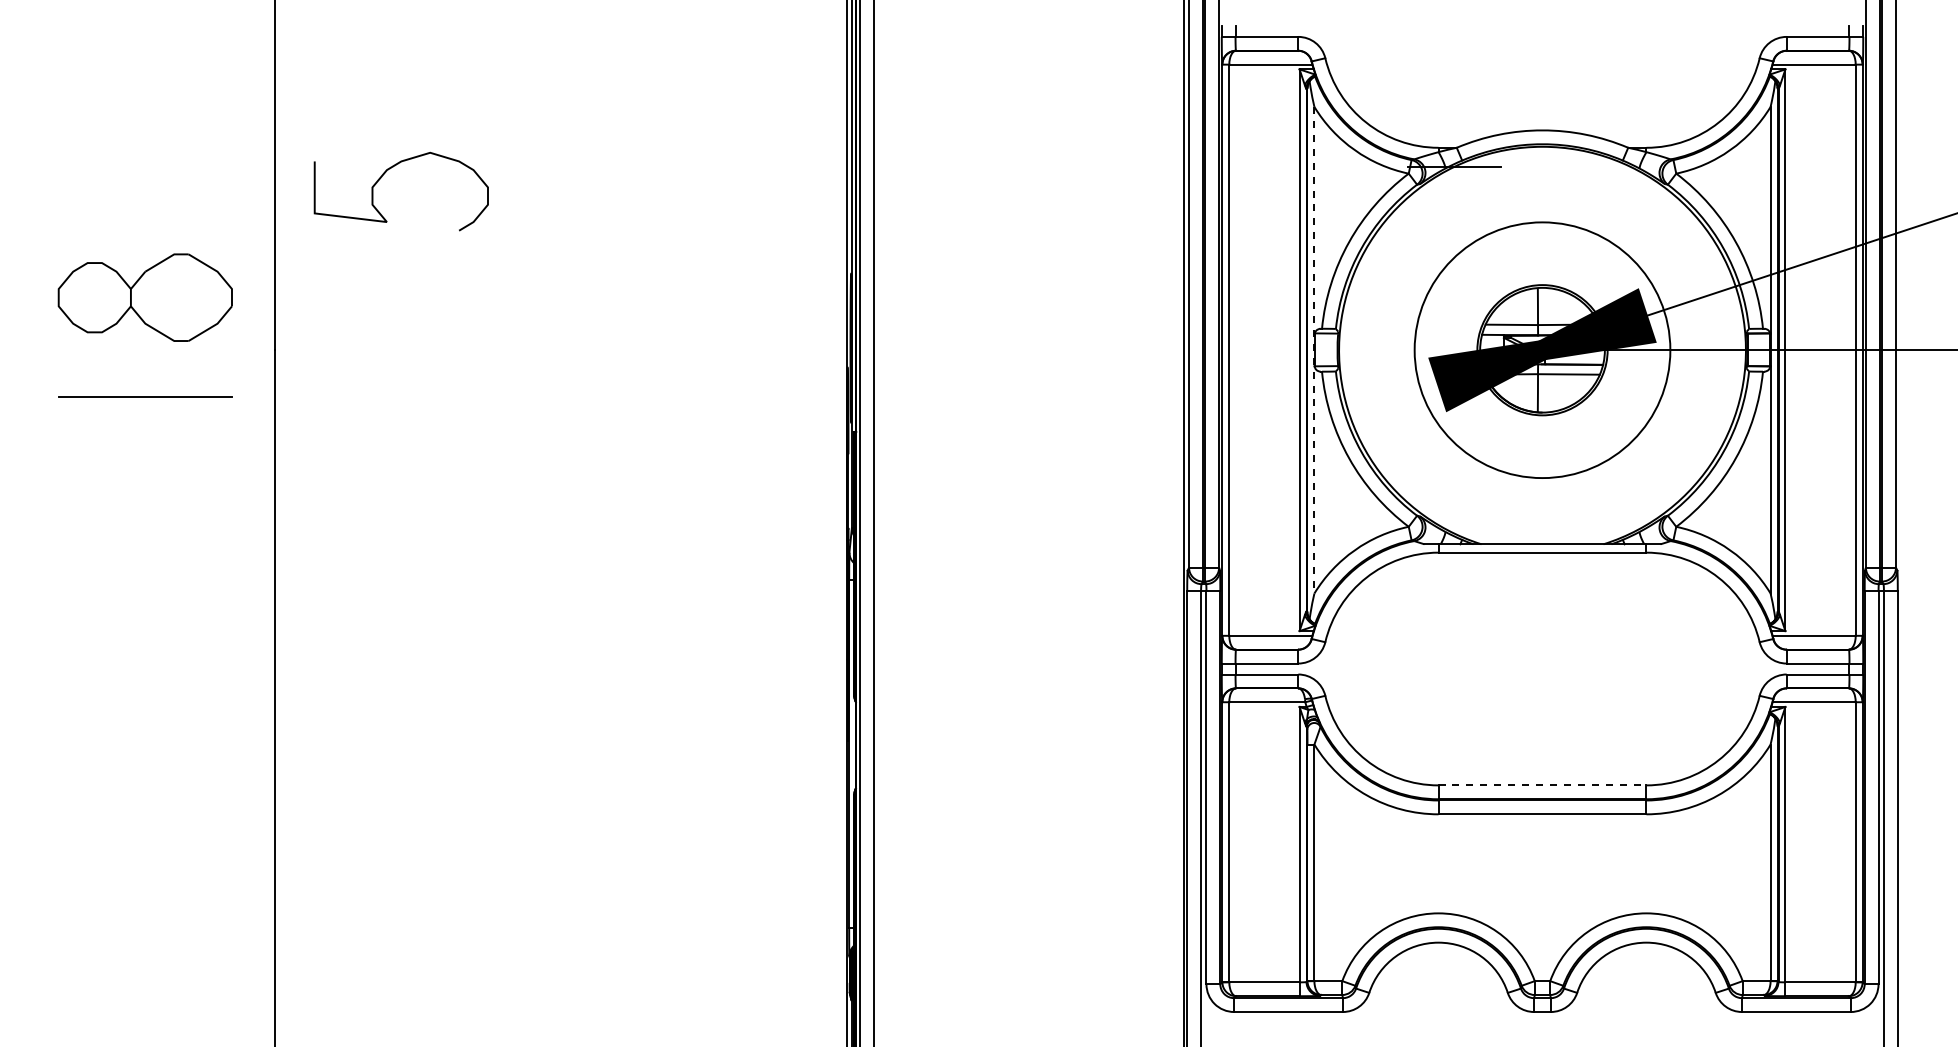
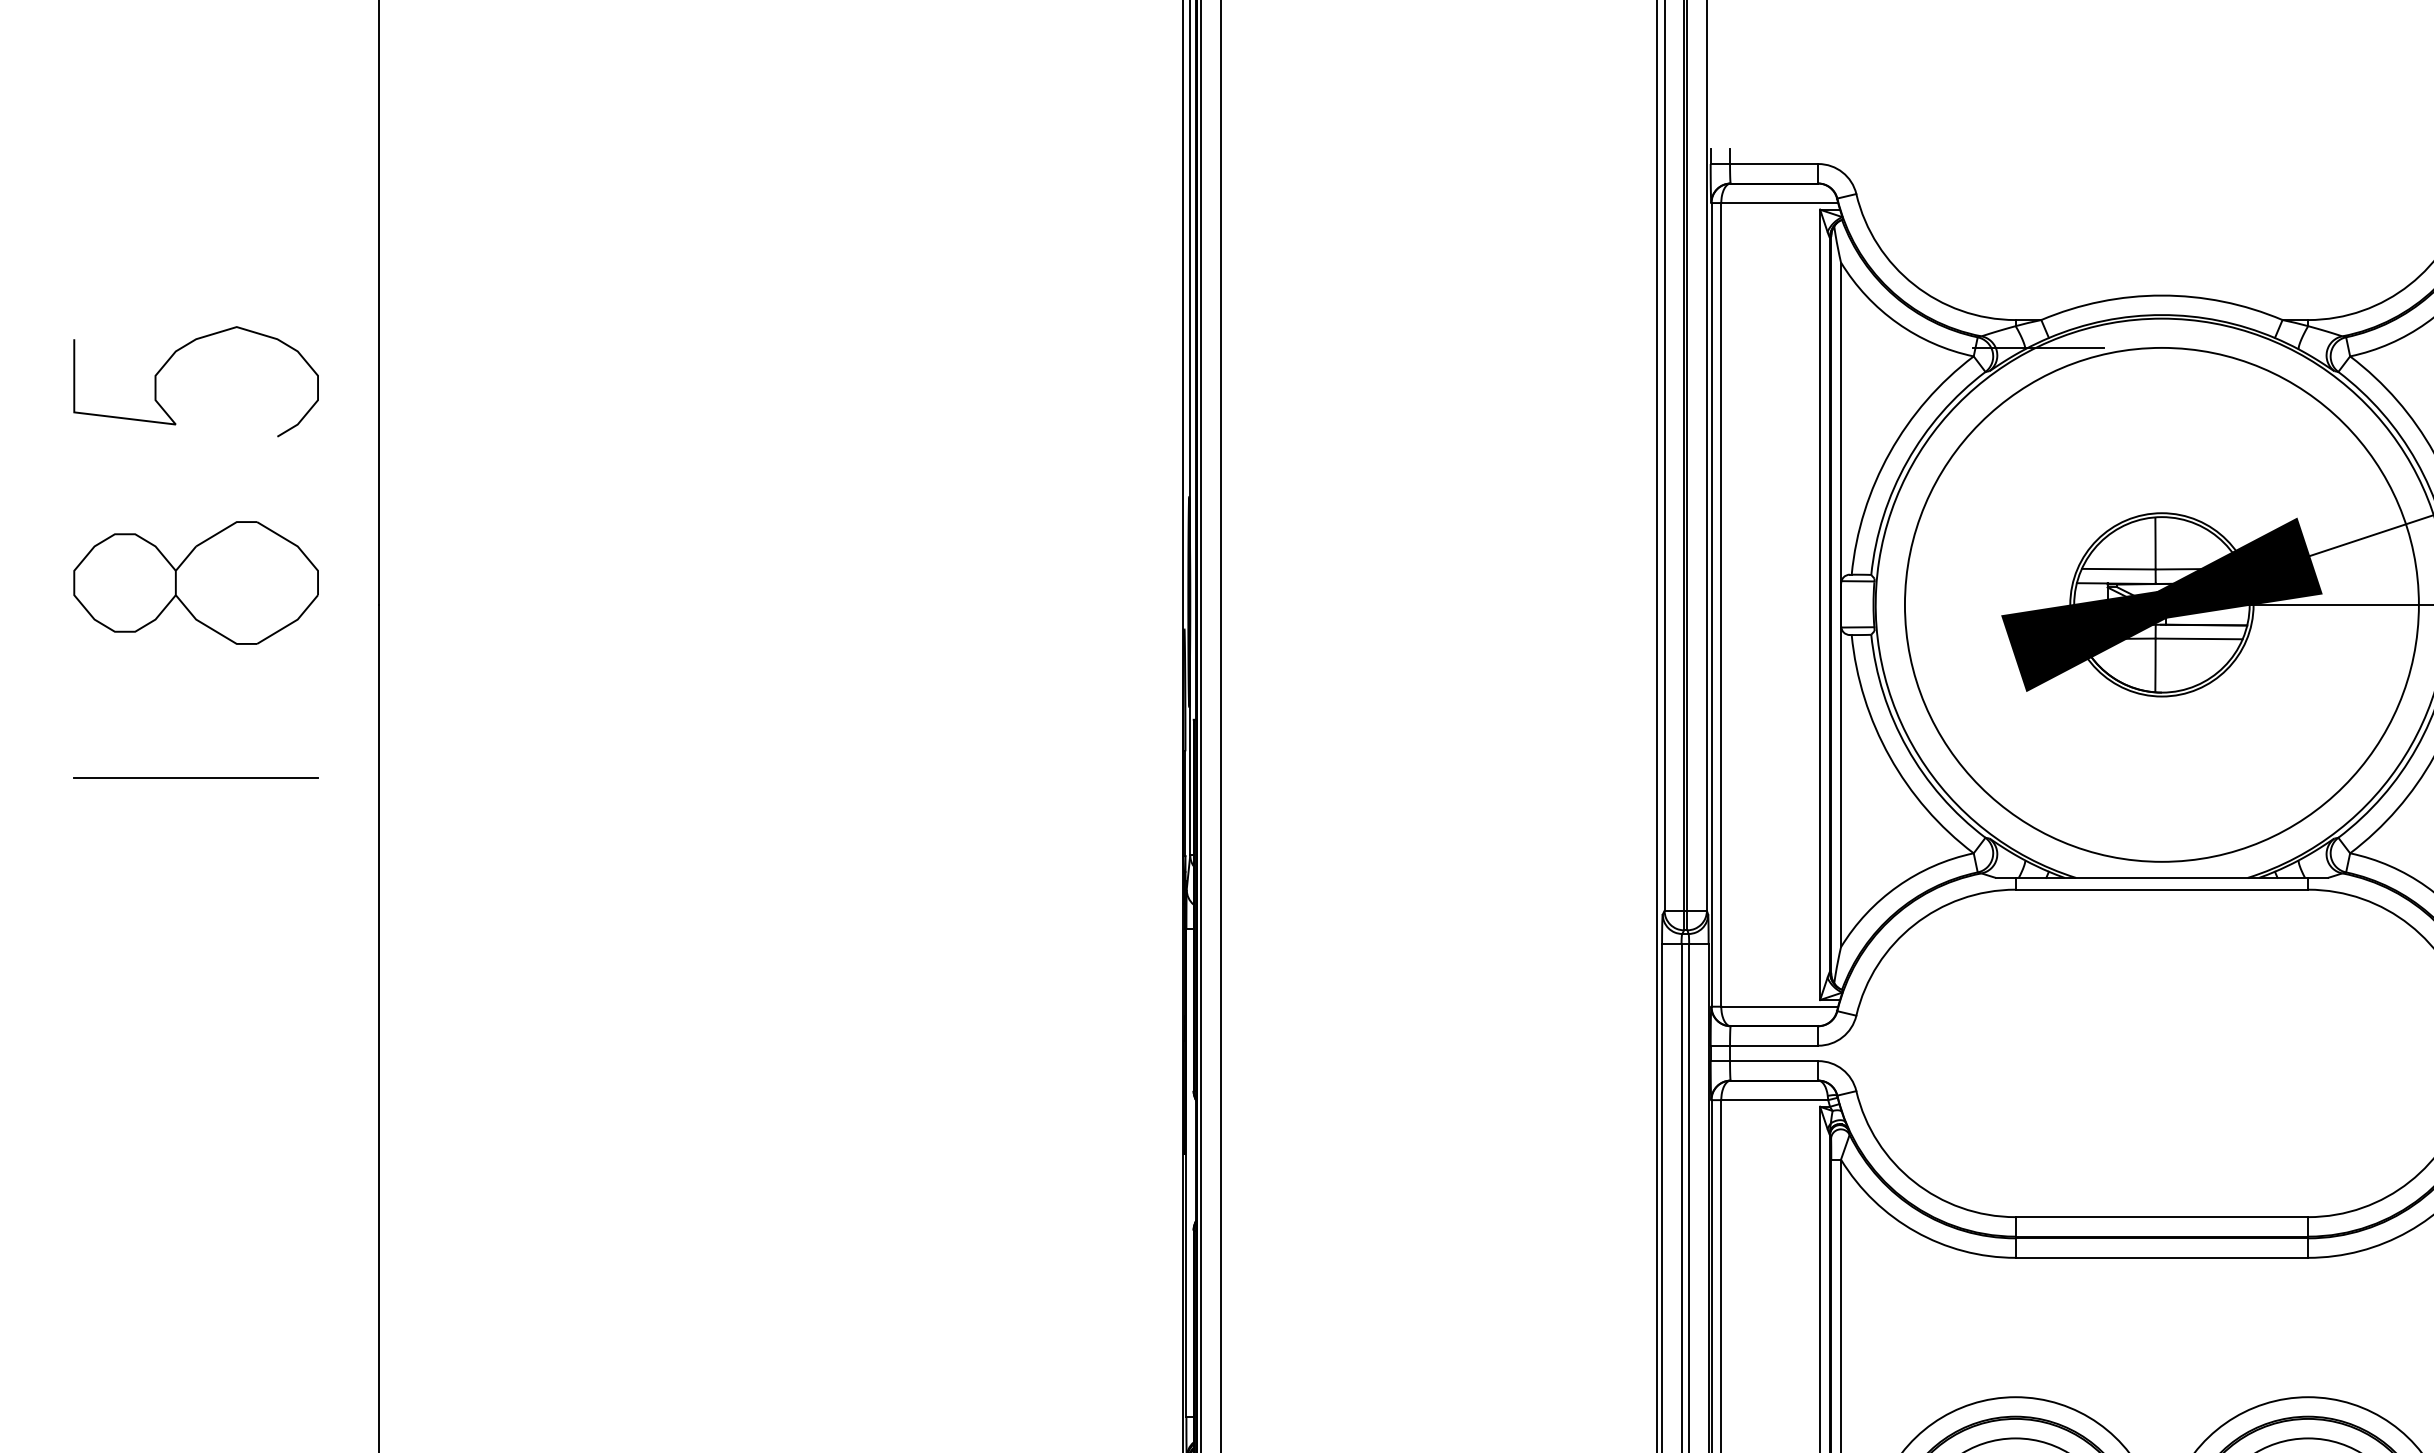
curve: (381, 178) -> (168, 363), moved
part: (144, 297) -> (194, 582), moved
circle: (1542, 349) -> (2161, 603), size x1.43
line: (1314, 350) -> (1841, 605), dashed -> solid
line: (145, 396) -> (196, 776), moved
line: (1542, 785) -> (2161, 1217), dashed -> solid

